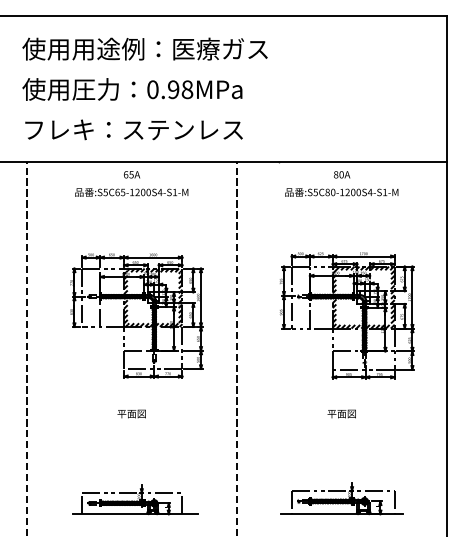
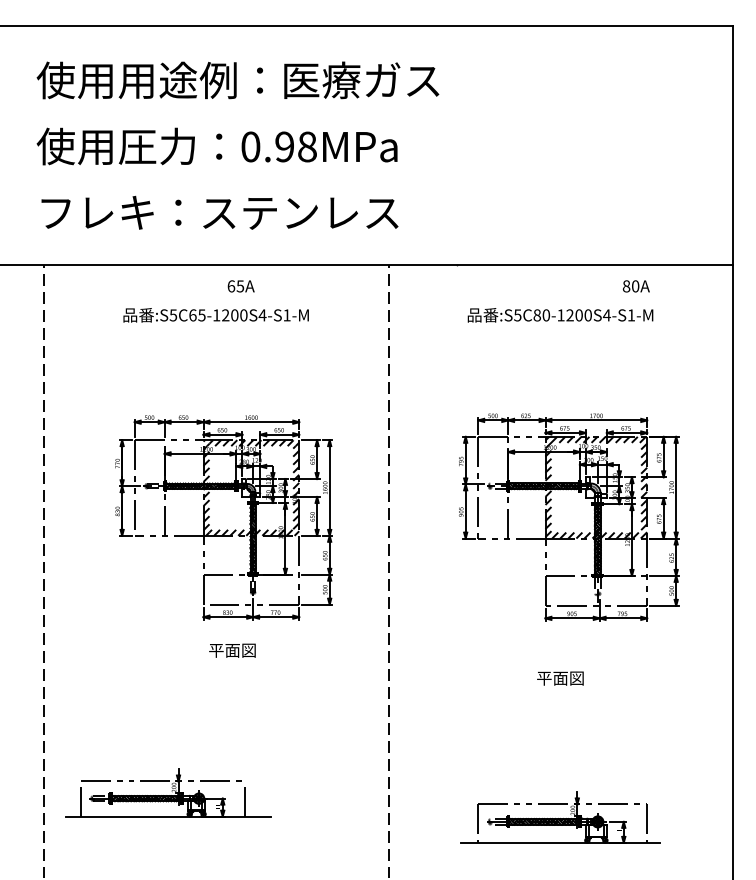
text: (132, 174) -> (241, 285), moved
text: (342, 174) -> (637, 285), moved
text: (131, 413) -> (232, 649), moved
part: (135, 499) -> (168, 792), moved

